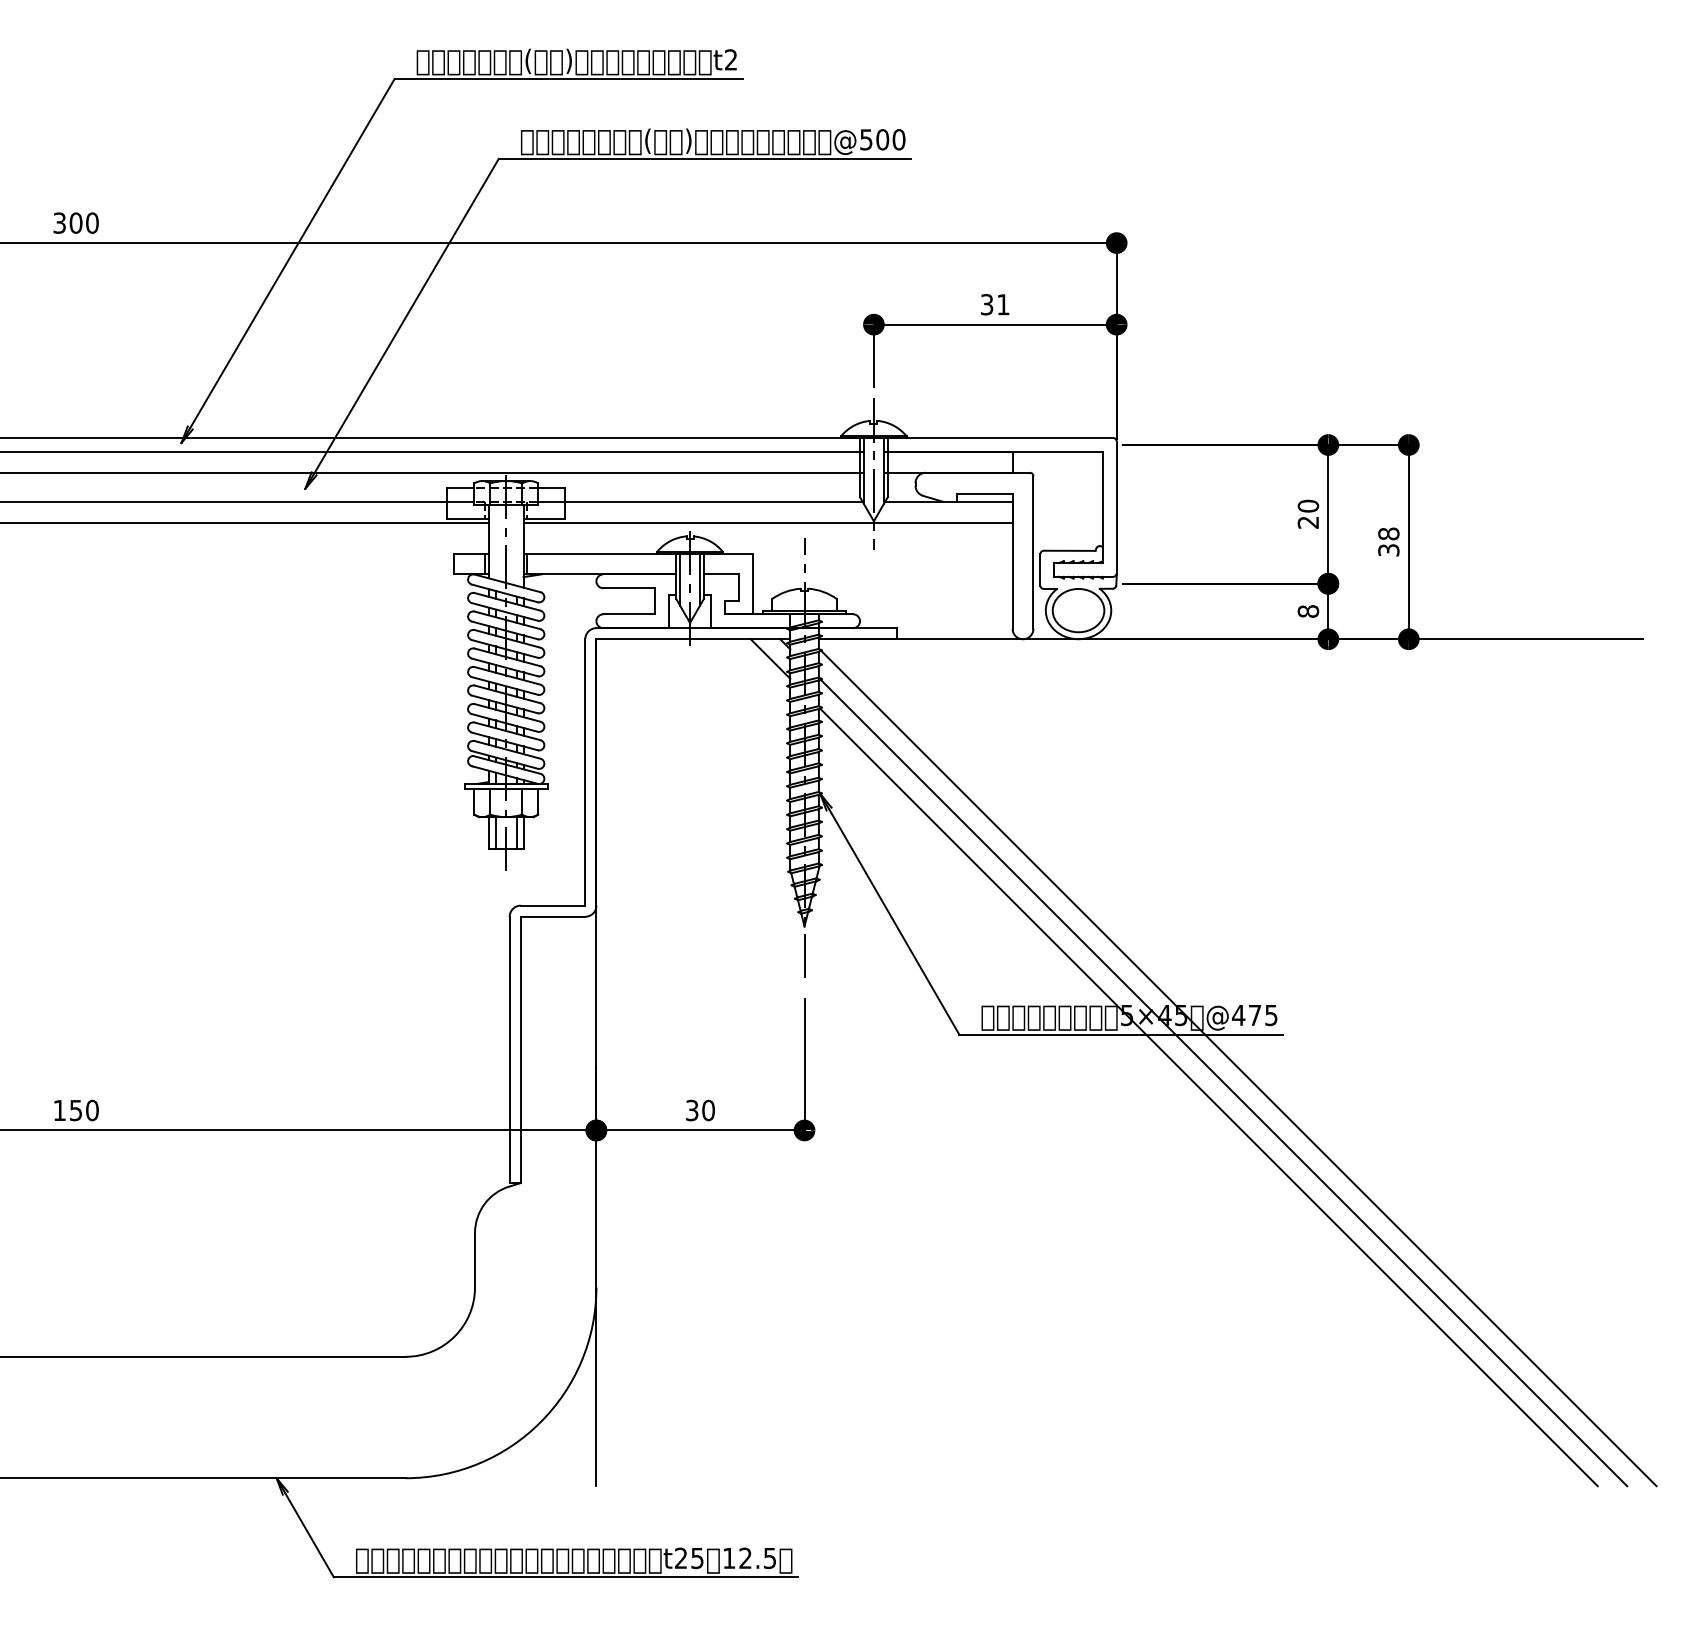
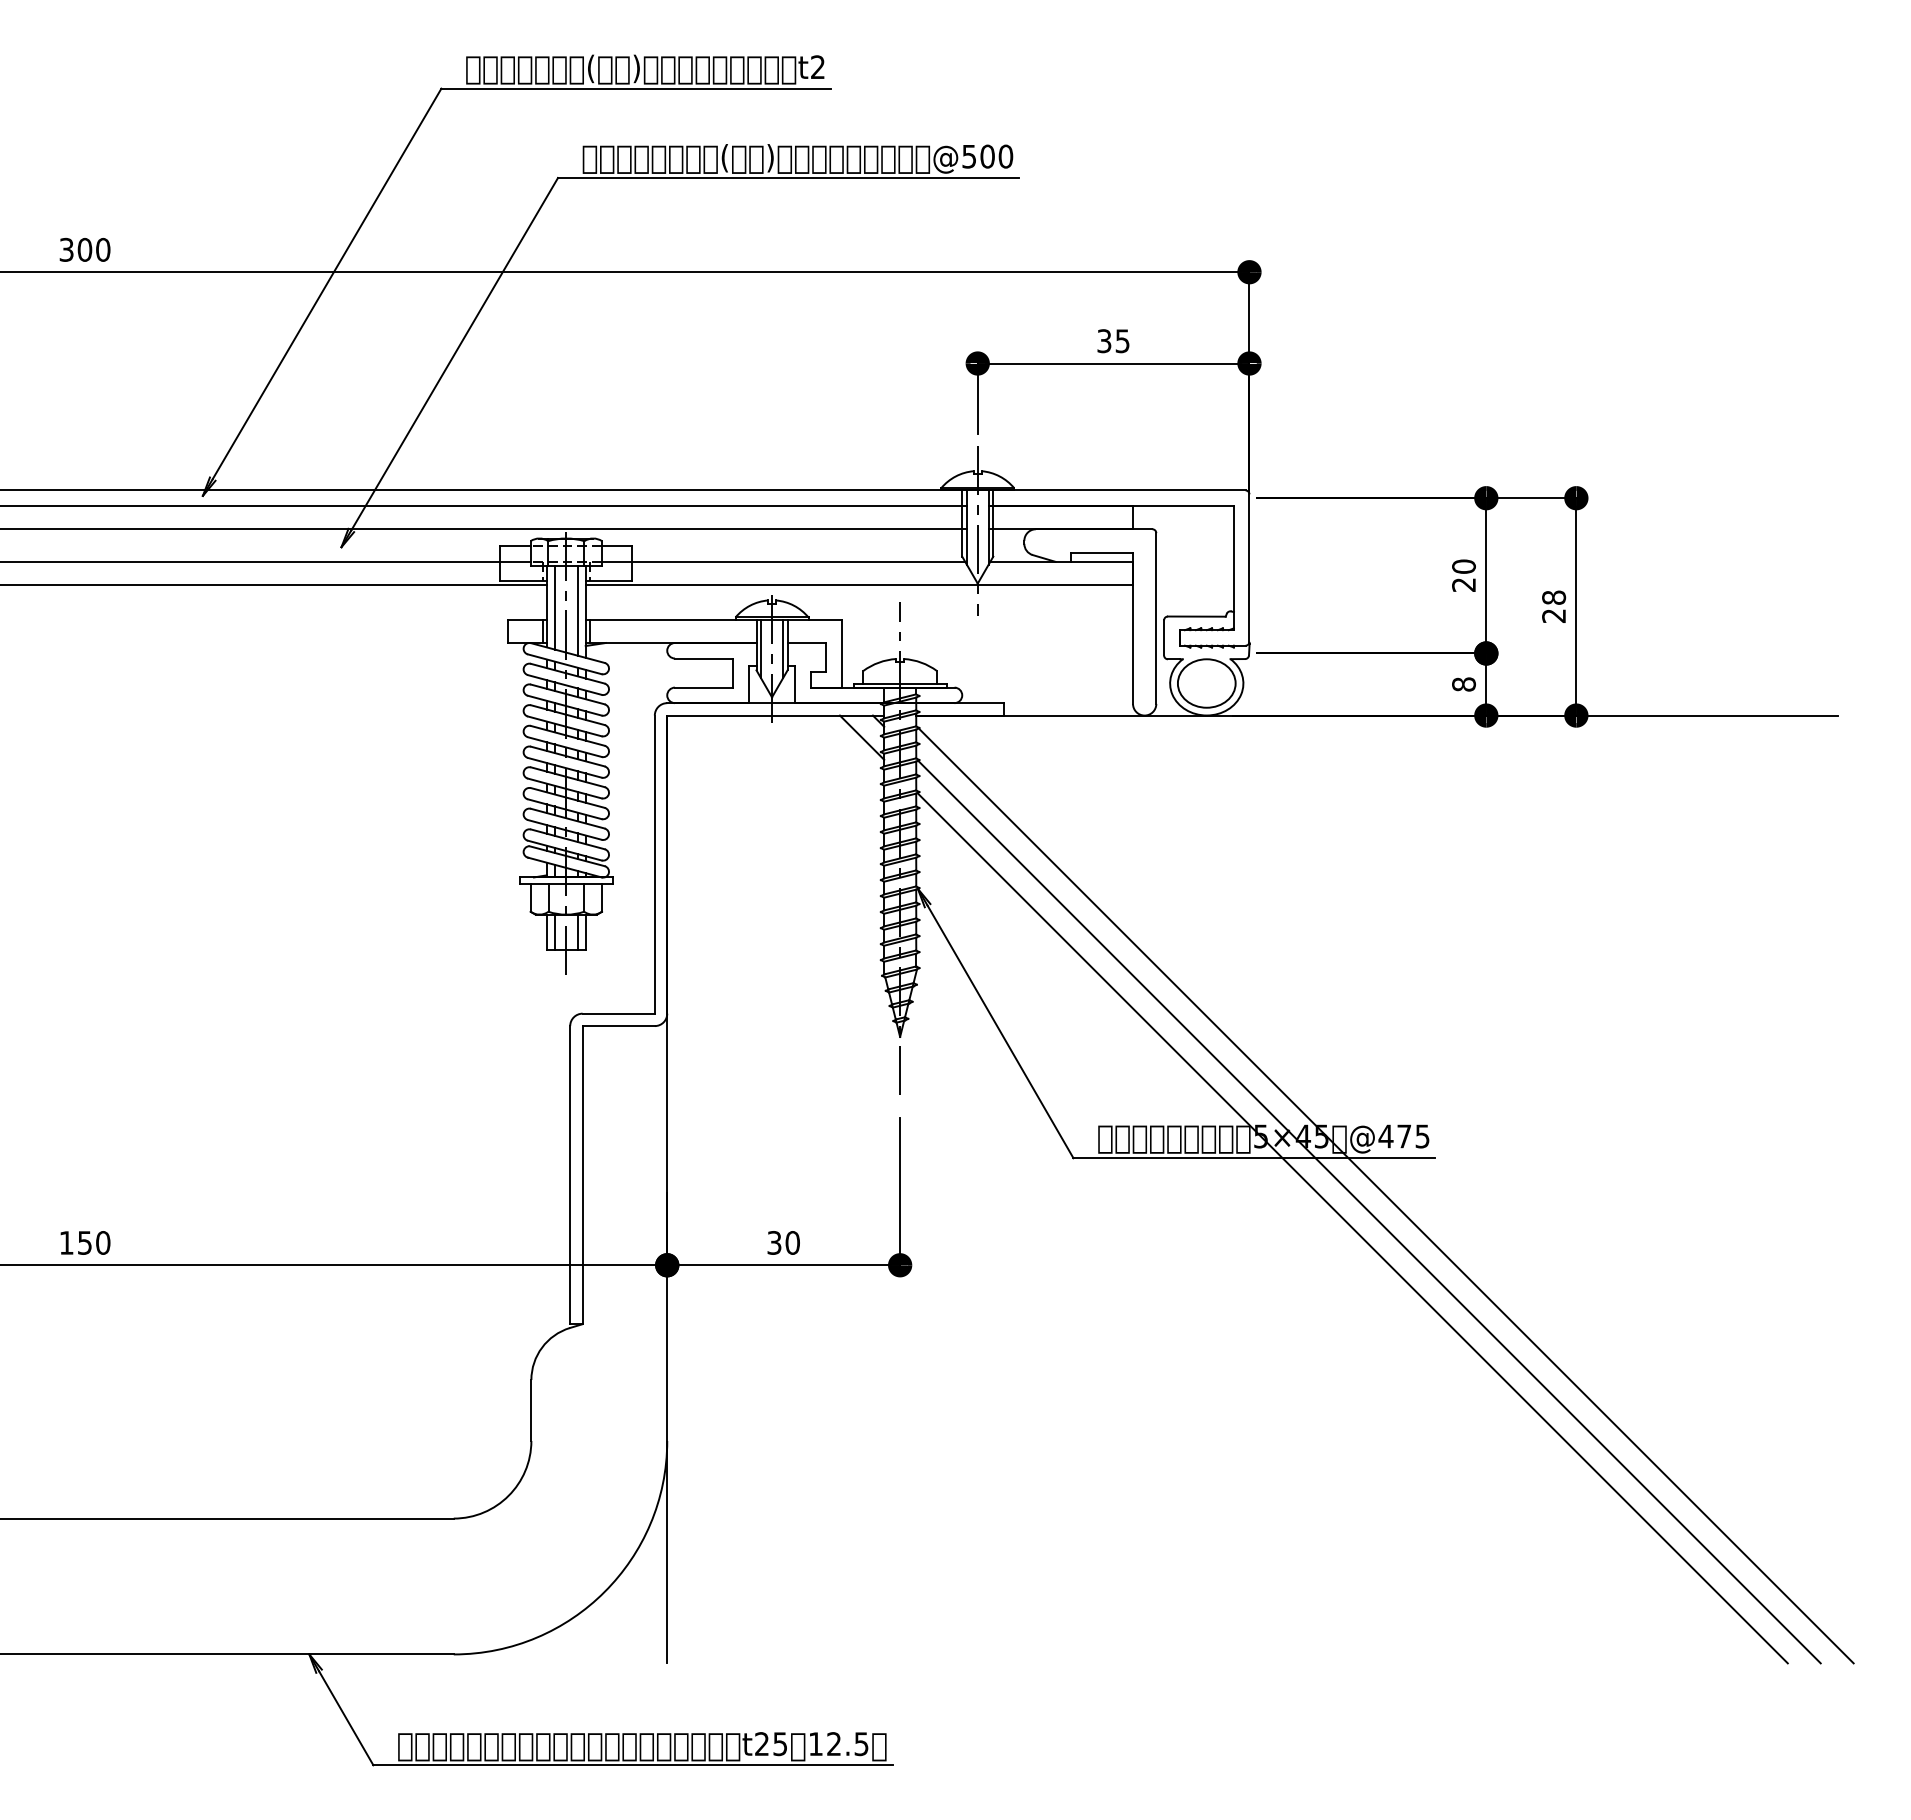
text: (1003, 304) -> (1122, 341), 31 -> 35
line: (495, 542) -> (554, 607), added
line: (516, 545) -> (577, 610), added
text: (1389, 549) -> (1554, 615), 38 -> 28

